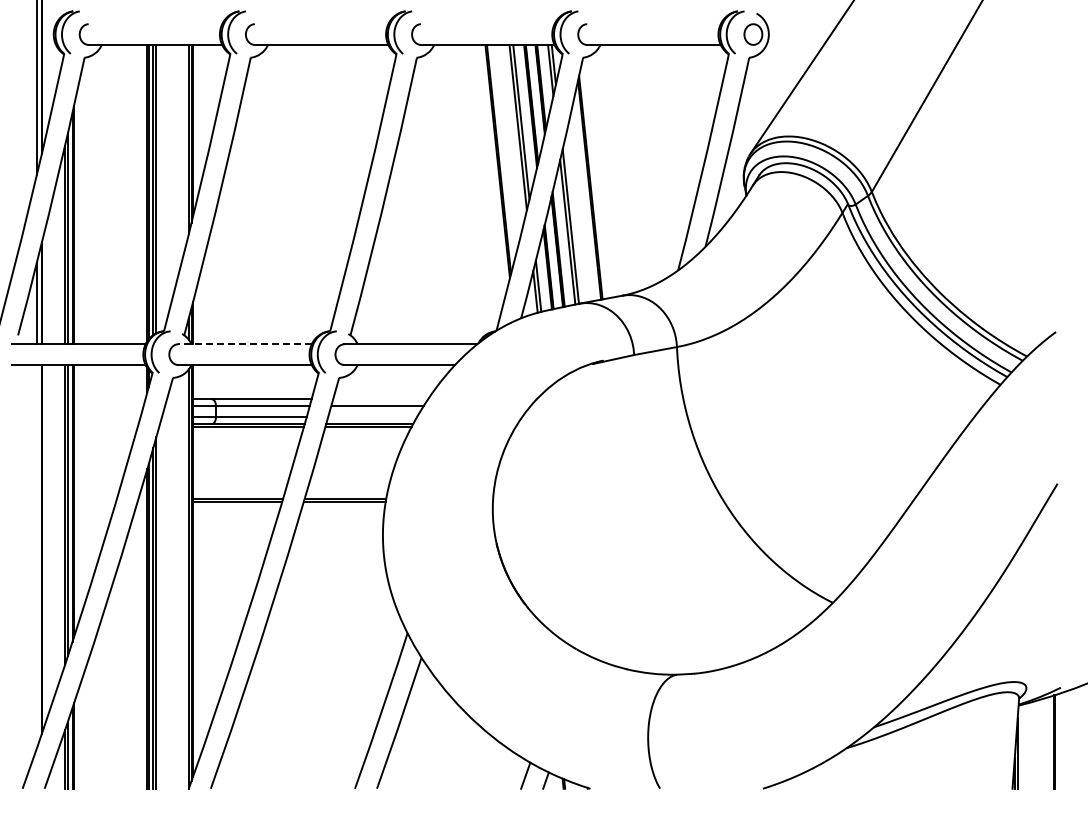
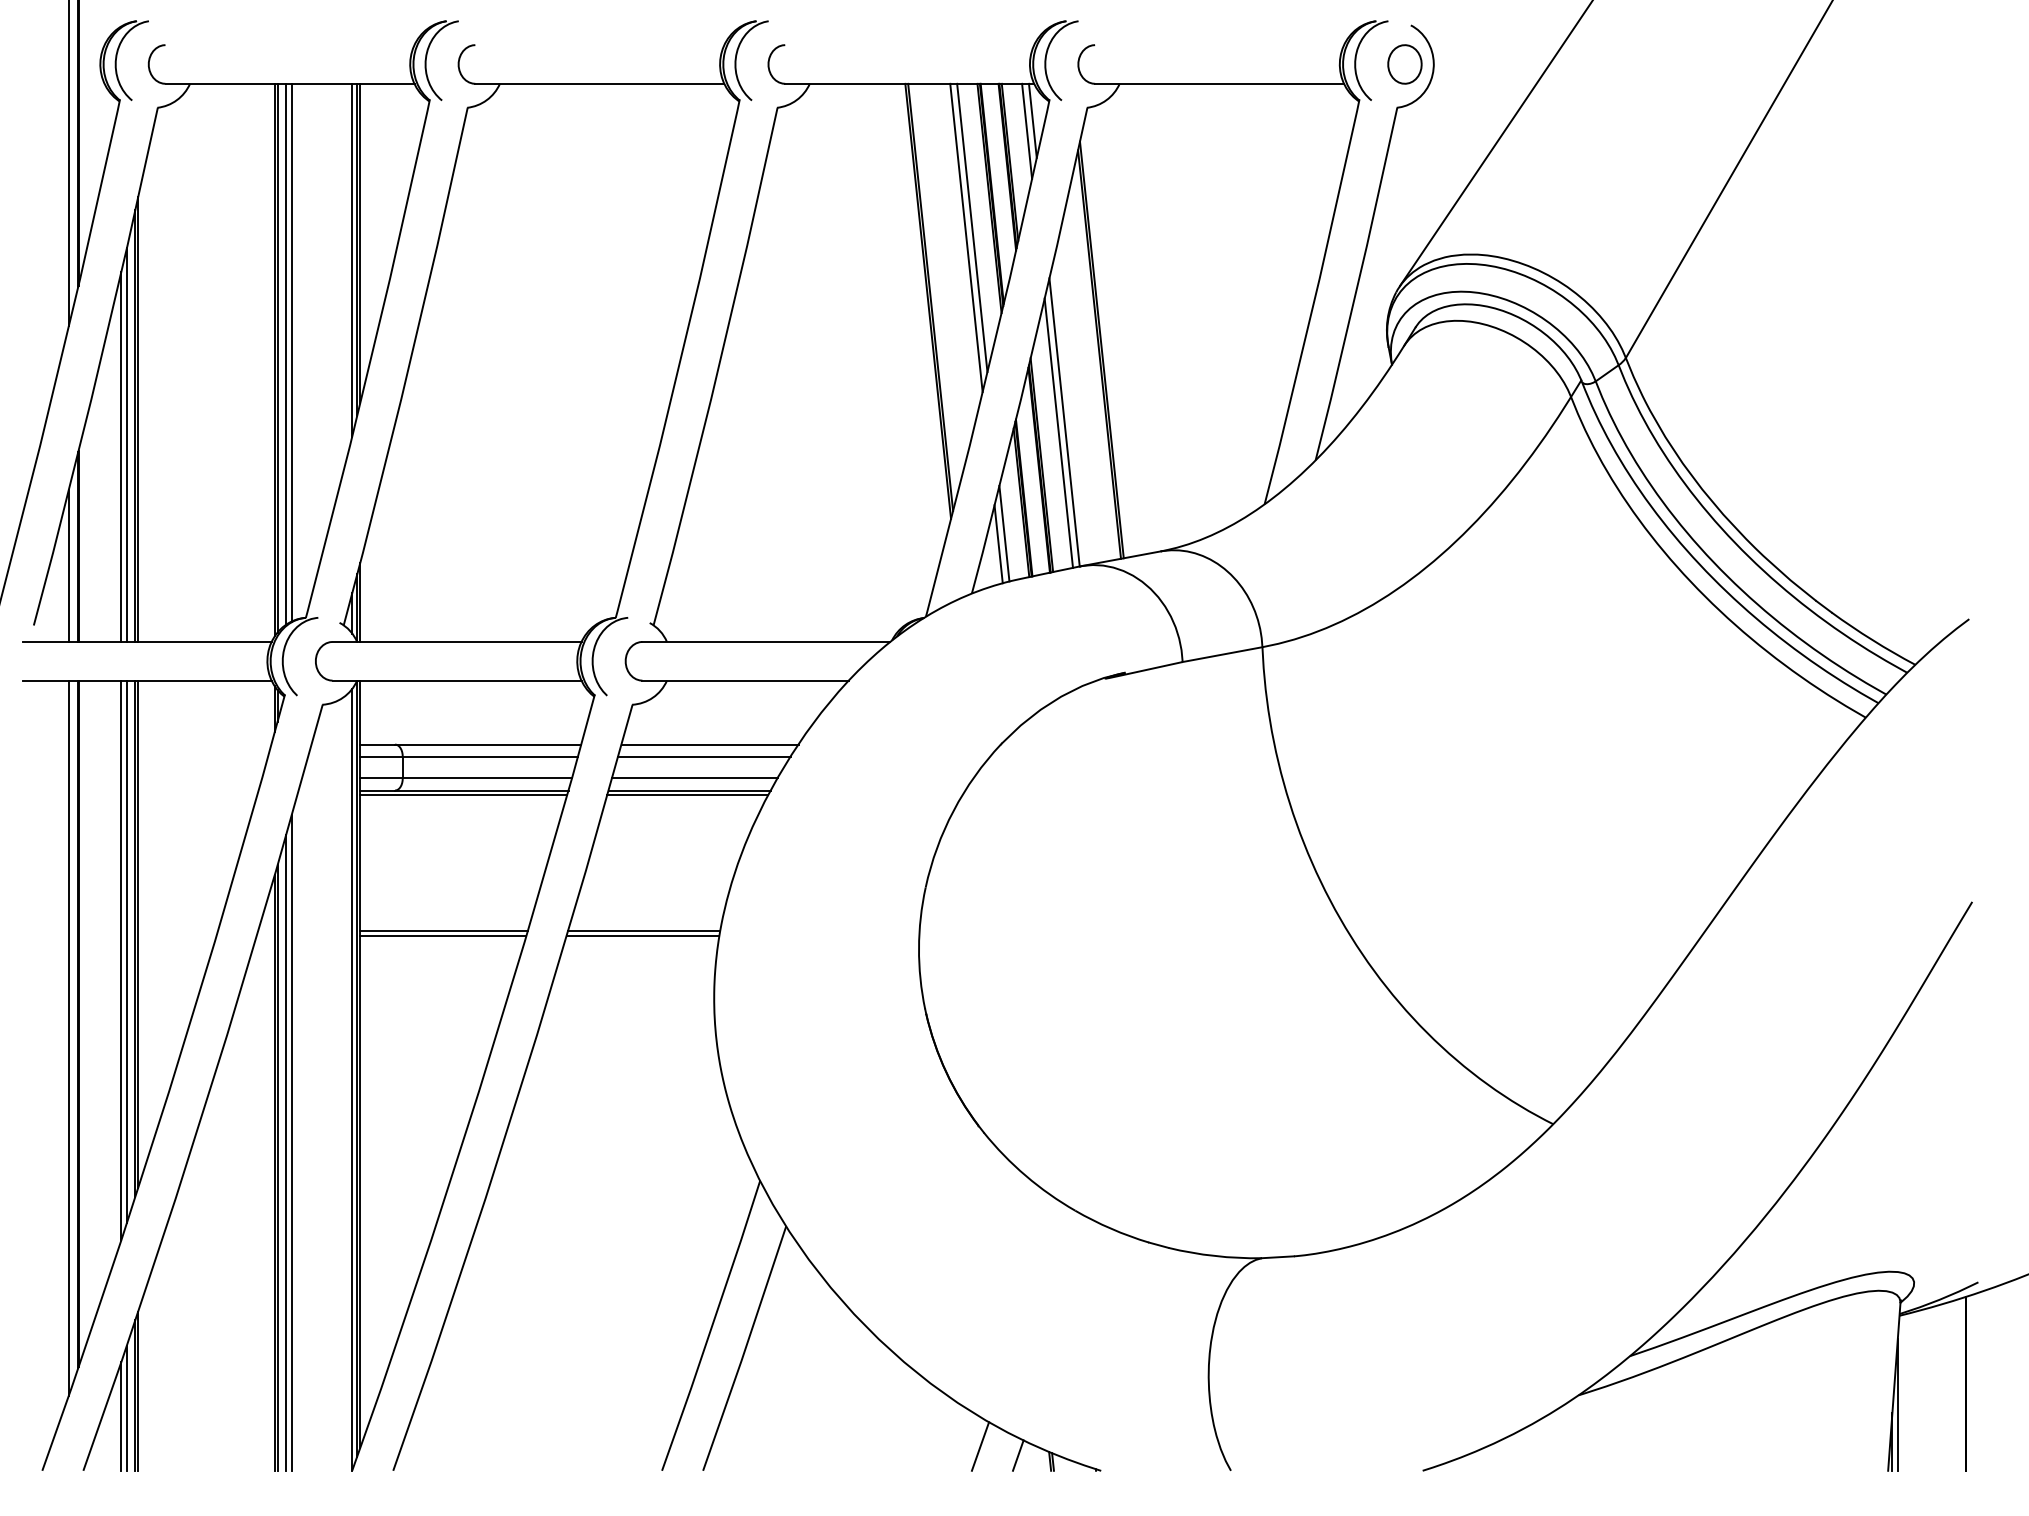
line: (245, 344) -> (457, 642), dashed -> solid
line: (380, 399) -> (709, 744), added
line: (372, 417) -> (694, 778), added
line: (36, 556) -> (68, 1037), added

